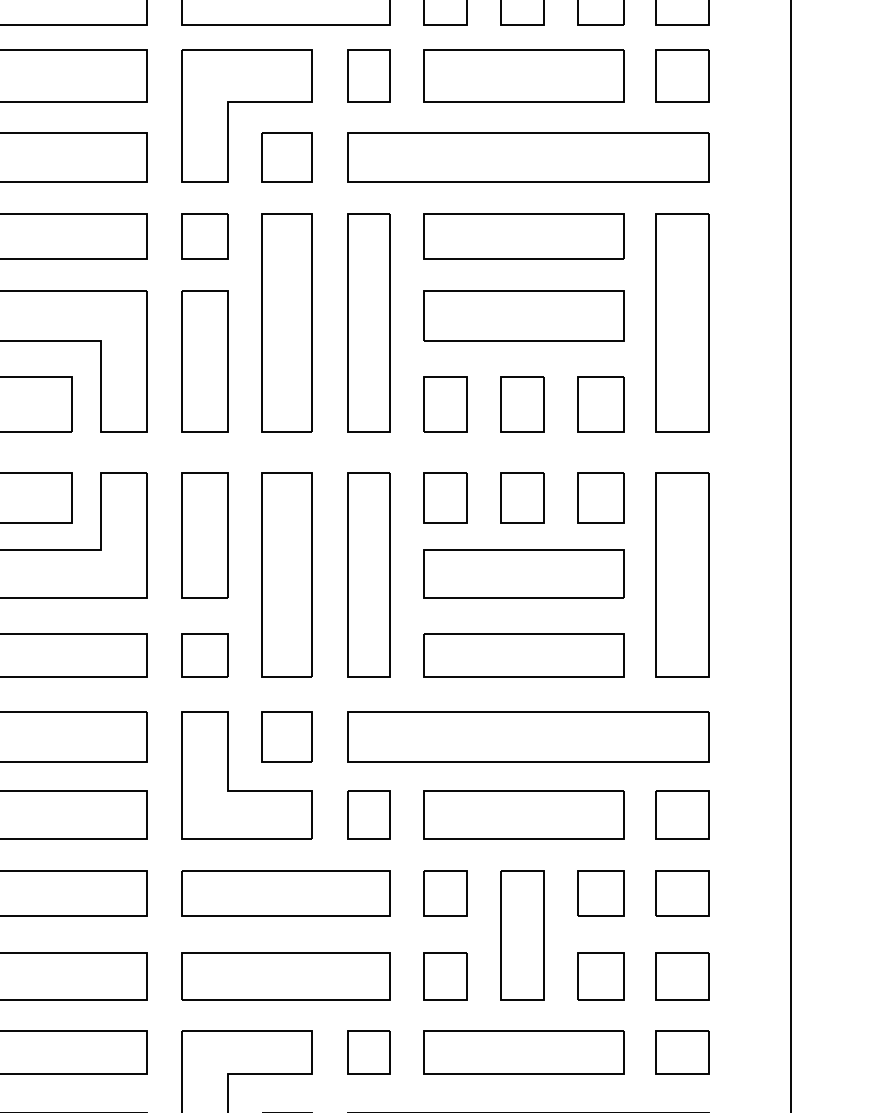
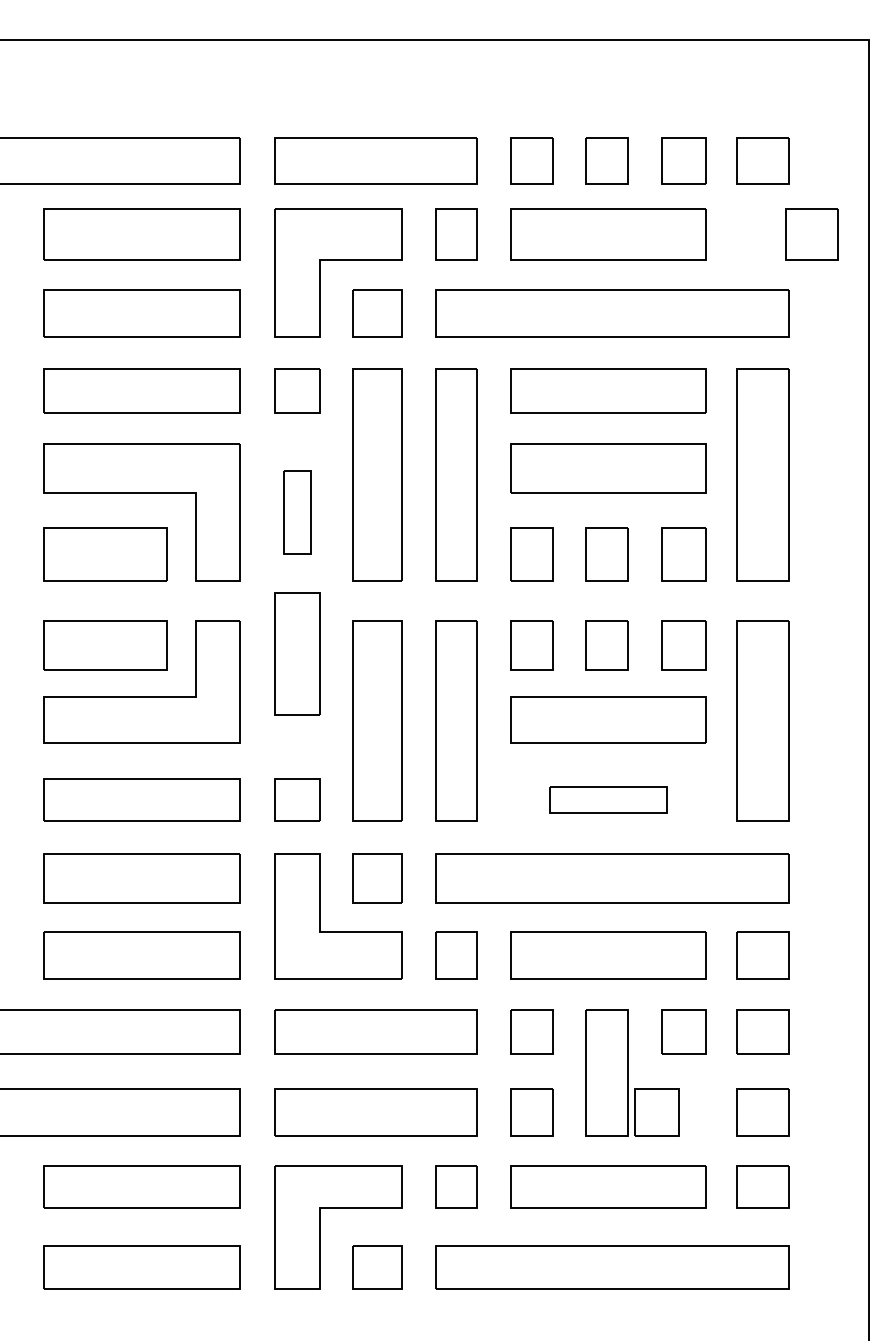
part: (681, 76) -> (811, 234), moved
part: (205, 361) -> (297, 512), size x0.6
part: (205, 534) -> (297, 653), moved
part: (524, 655) -> (608, 799), size x0.6
part: (600, 976) -> (656, 1112), moved

